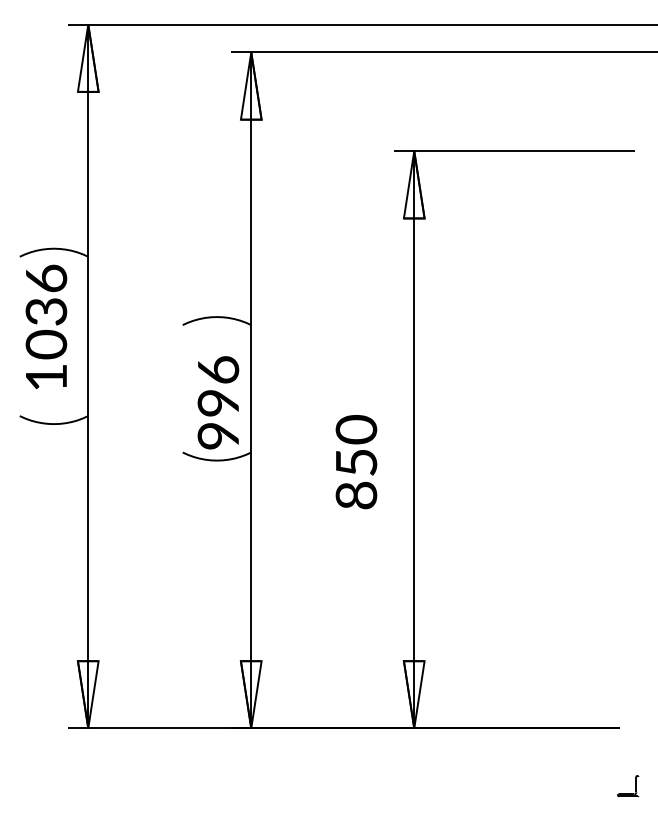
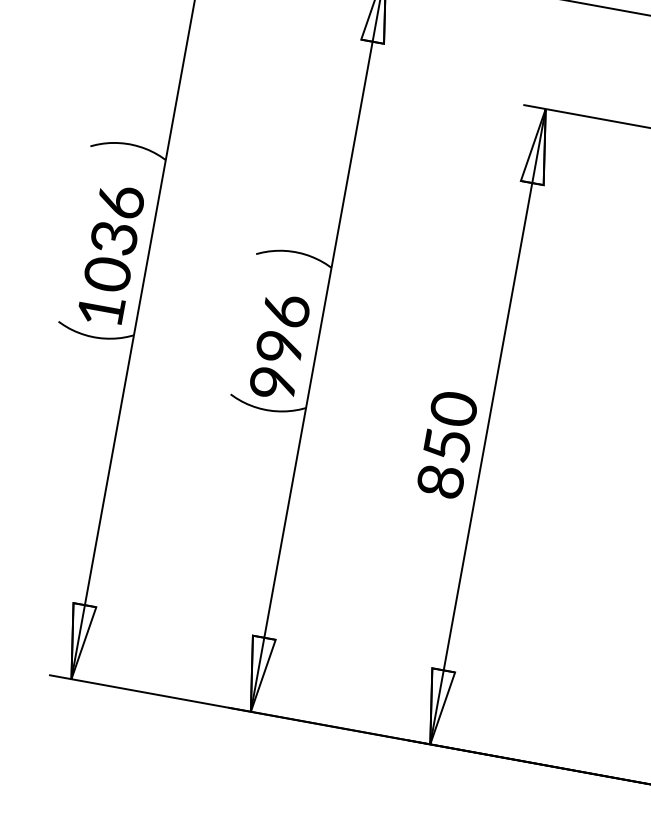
text: (46, 326) -> (111, 254), moved
text: (356, 462) -> (447, 445), moved

